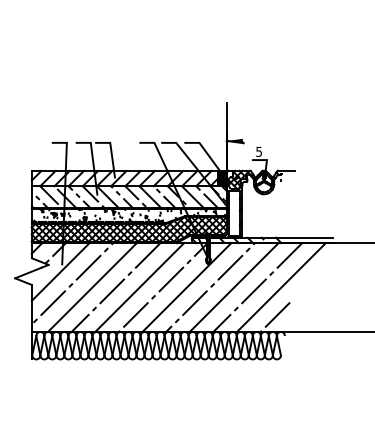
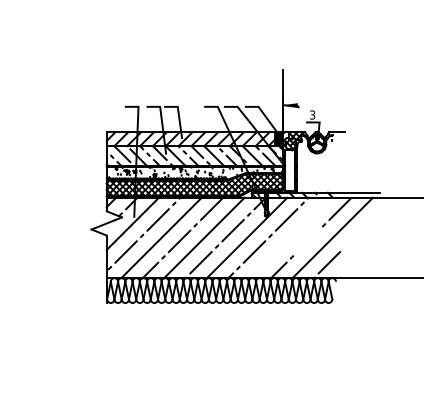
text: (259, 151) -> (312, 114), 5 -> 3
line: (233, 287) -> (289, 237), removed
line: (253, 291) -> (307, 241), removed

